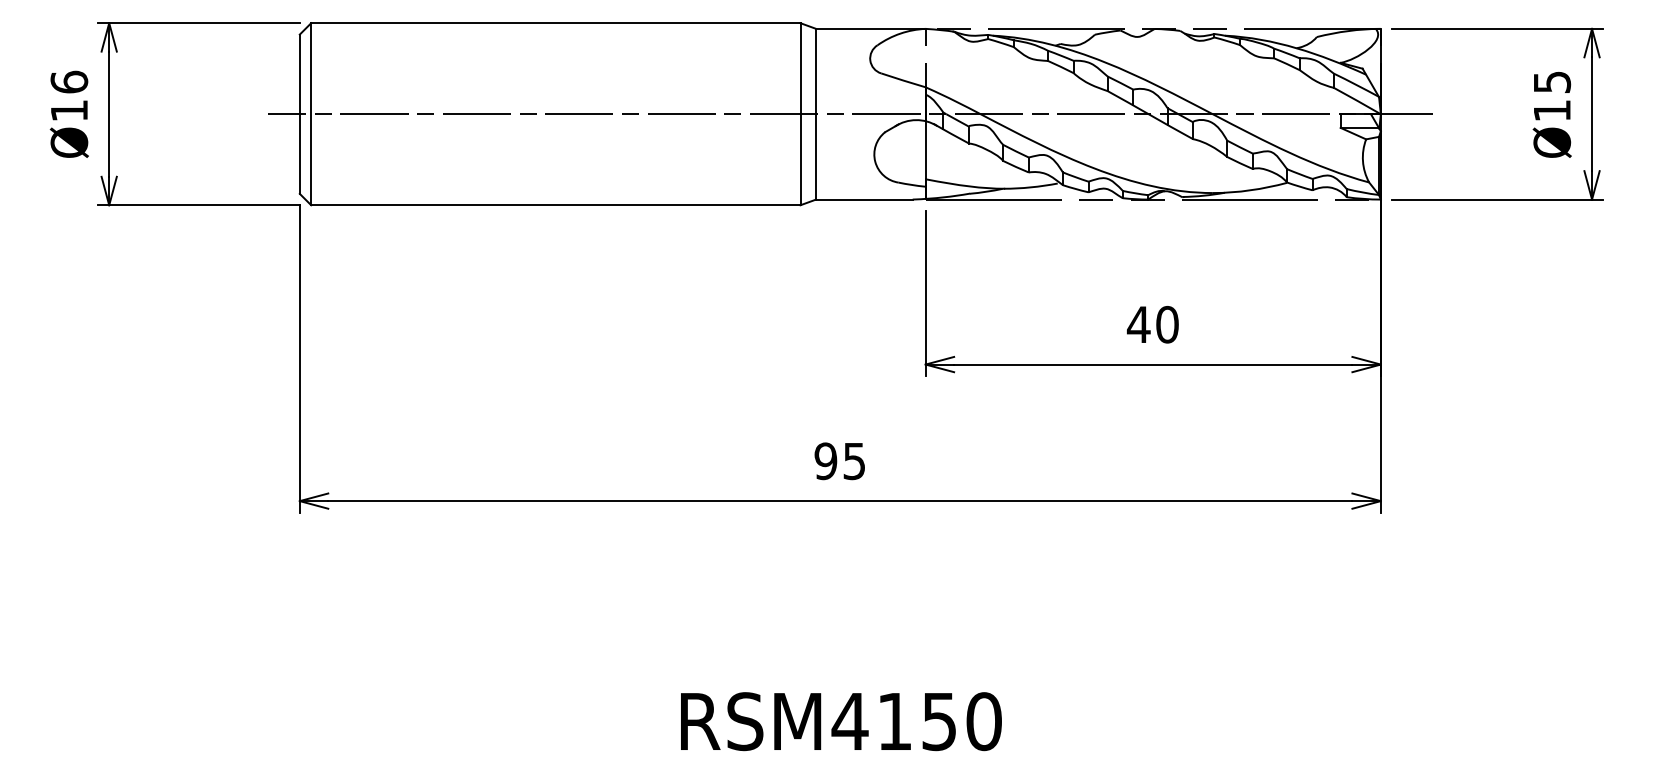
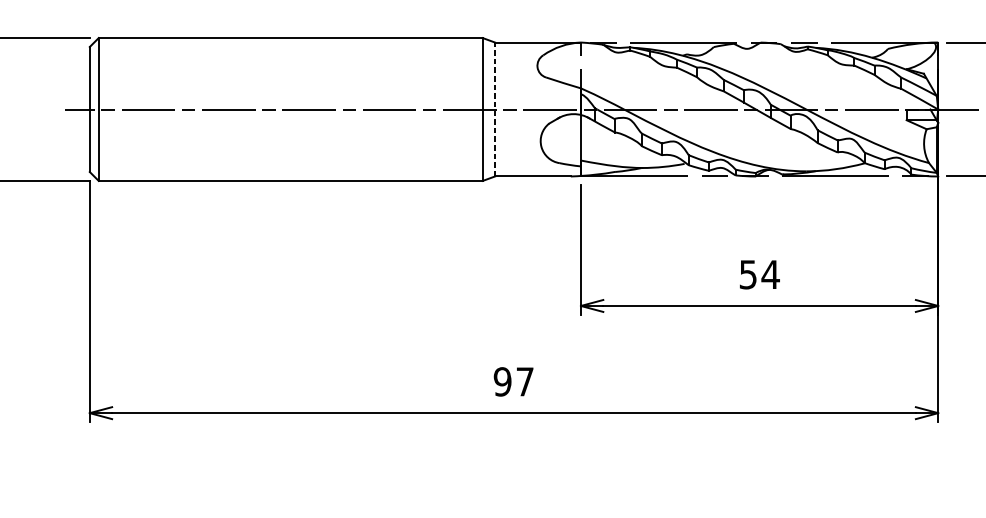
line: (816, 113) -> (495, 108), solid -> dashed
text: (1152, 324) -> (758, 274), 40 -> 54
text: (854, 461) -> (525, 382), 95 -> 97

